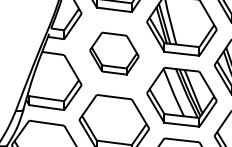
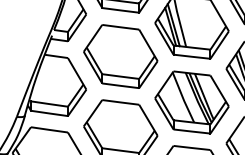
part: (114, 53) -> (120, 56), size x1.43

